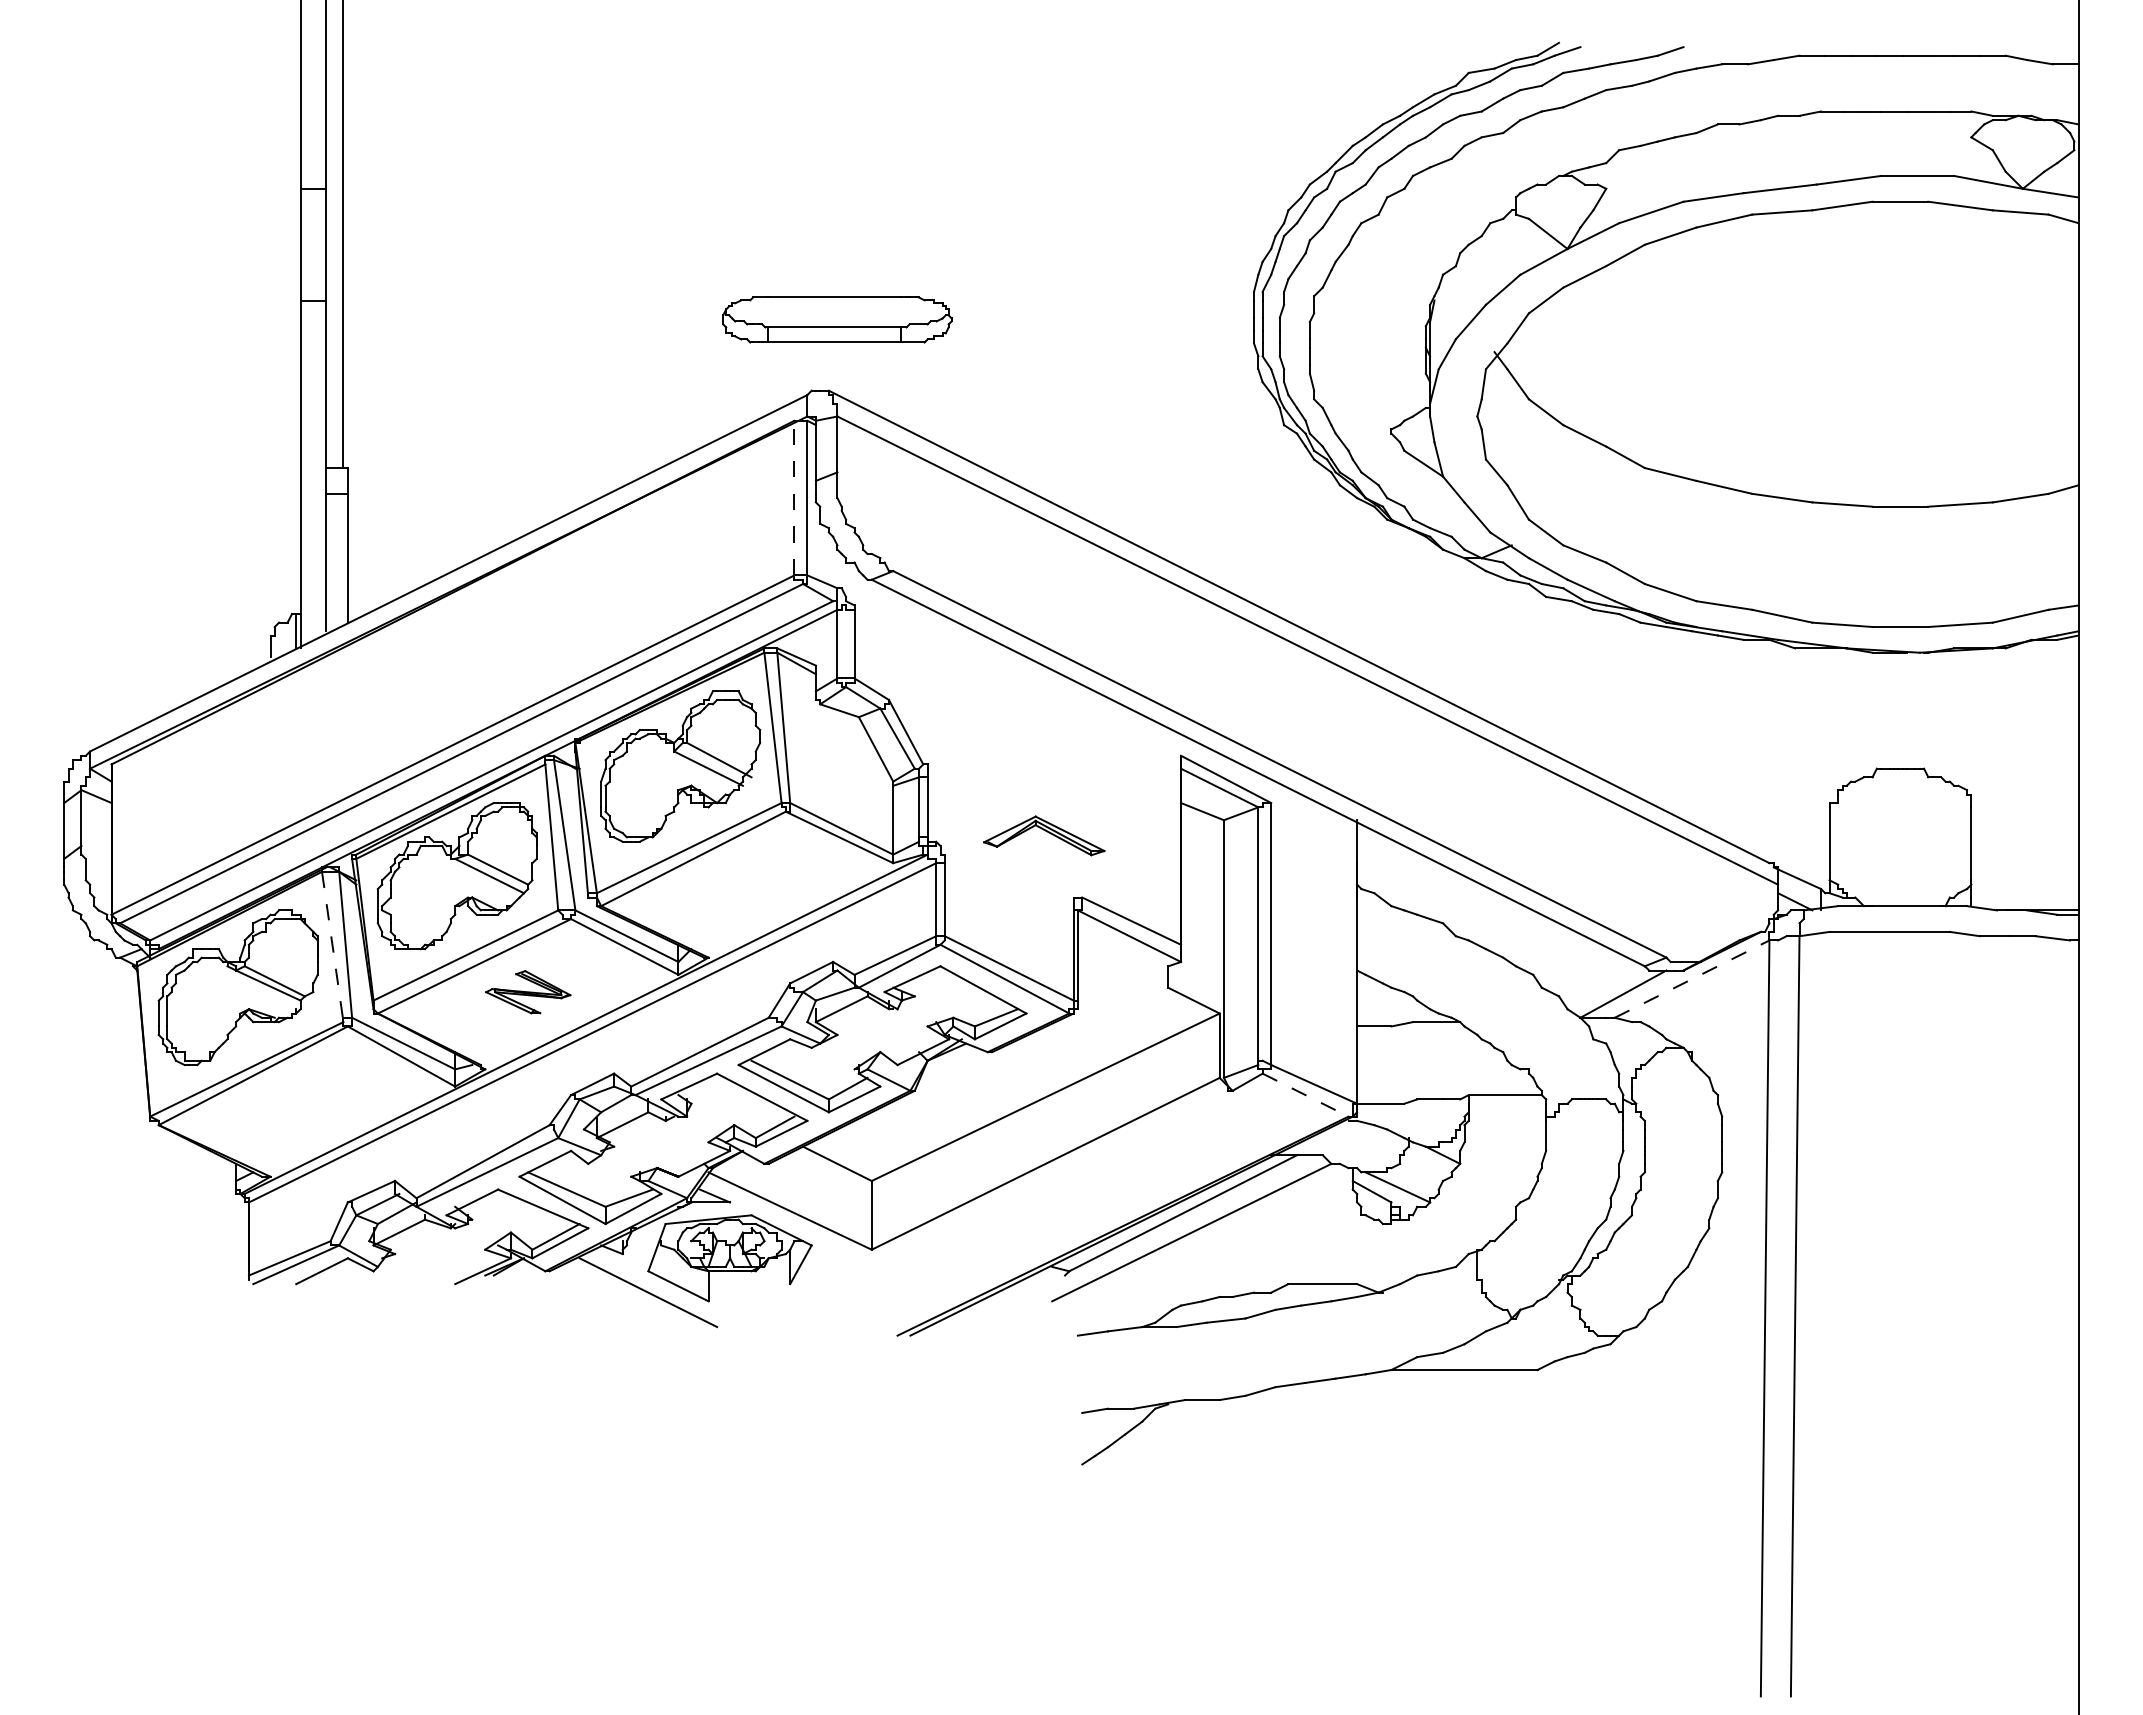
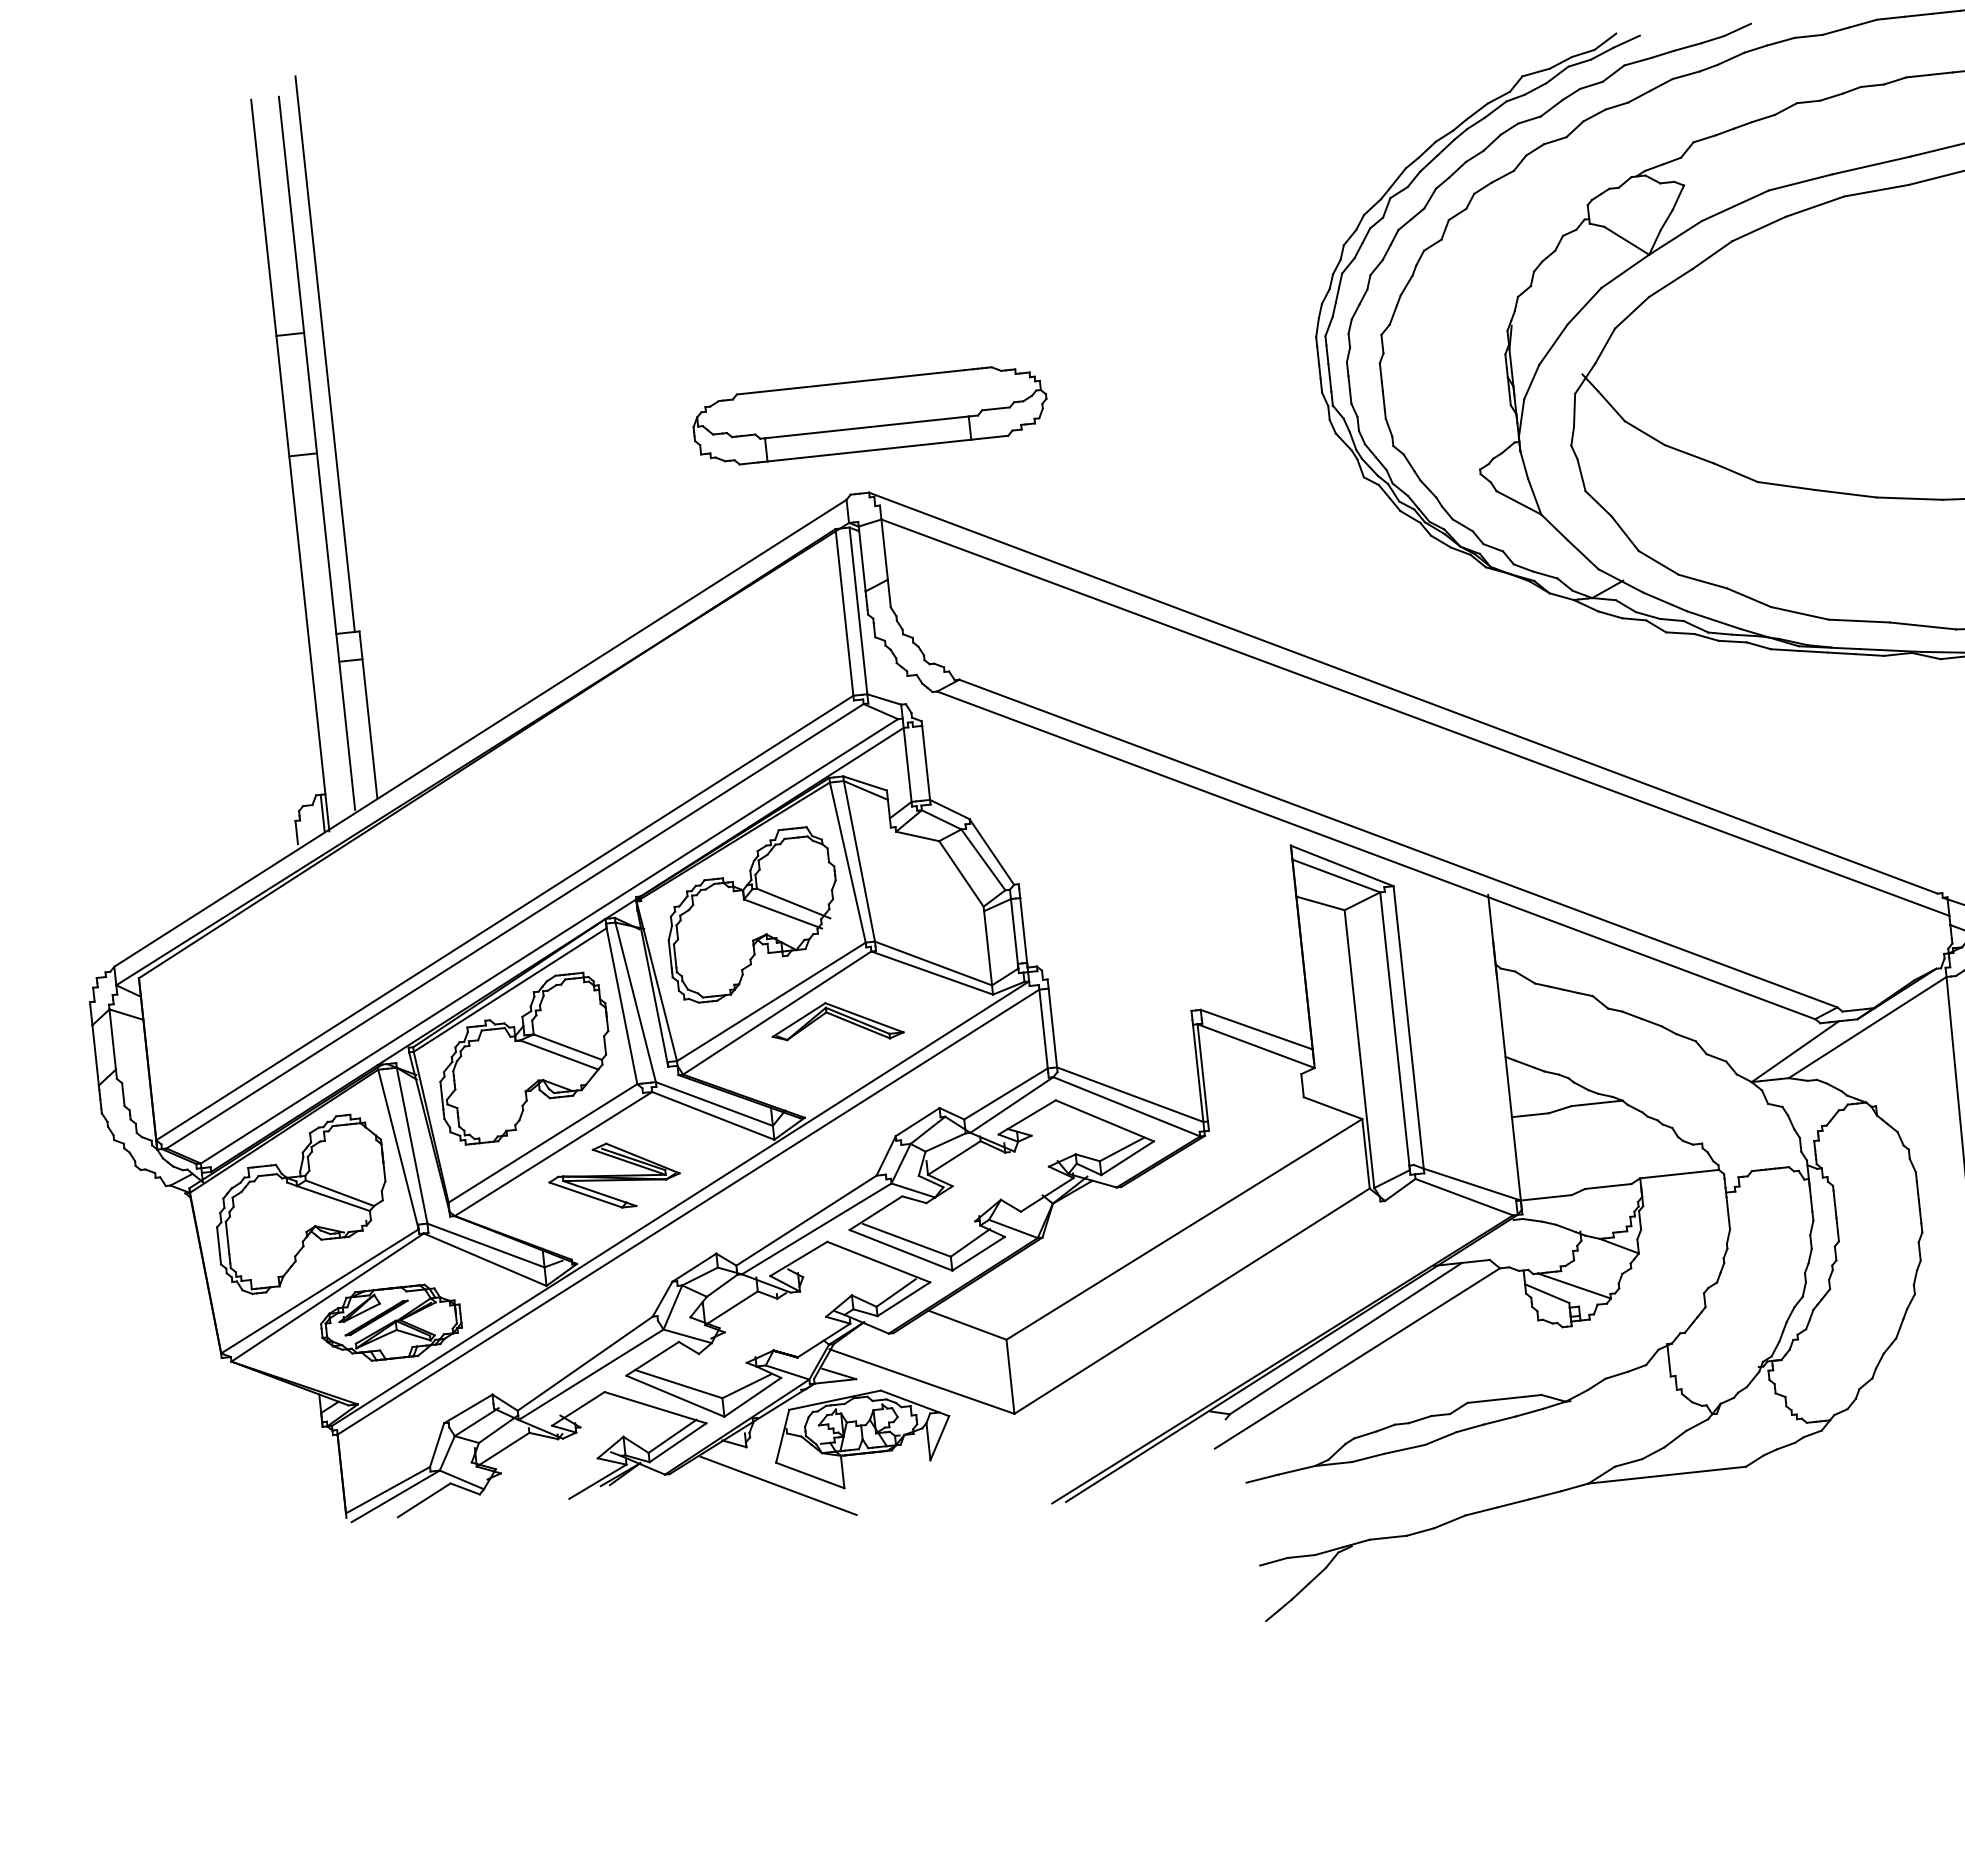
part: (837, 319) -> (870, 414), size x1.43
line: (794, 497) -> (844, 611), dashed -> solid
part: (1044, 835) -> (837, 1022), moved
line: (332, 946) -> (398, 1149), dashed -> solid
line: (1692, 978) -> (1867, 1026), dashed -> solid
part: (528, 992) -> (614, 1176), size x1.43
line: (1306, 1095) -> (1465, 1197), dashed -> solid
part: (308, 1105) -> (390, 1323), added

